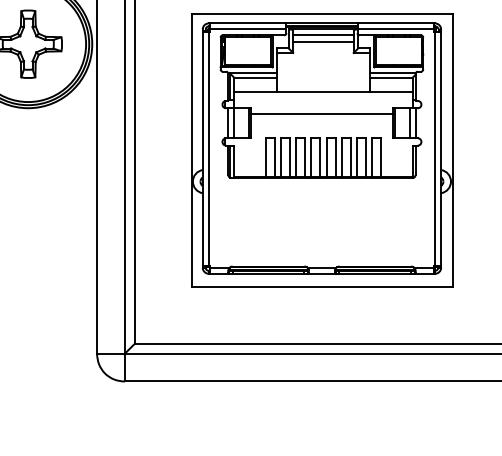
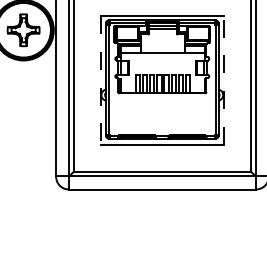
line: (320, 114) -> (161, 63), removed
line: (453, 150) -> (224, 80), solid -> dashed
line: (191, 152) -> (100, 81), solid -> dashed

